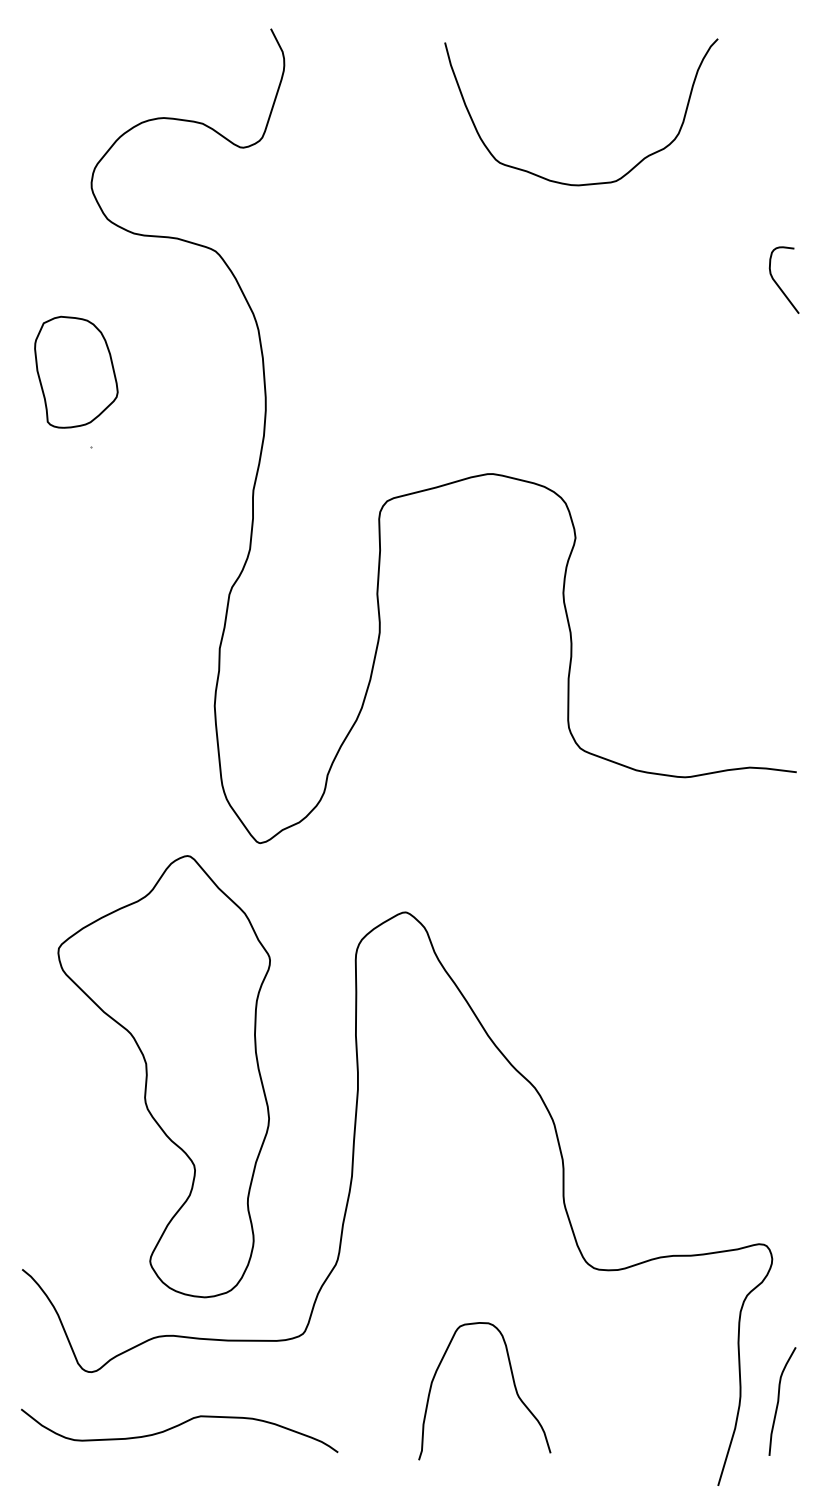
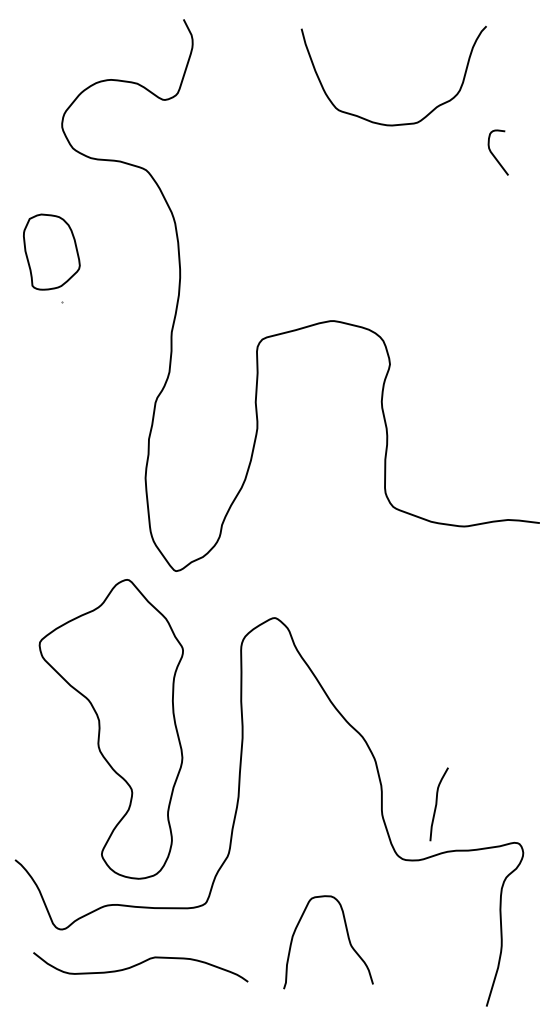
curve: (777, 281) -> (493, 153), moved
curve: (779, 1401) -> (437, 804), moved
curve: (176, 1428) -> (138, 965), moved

